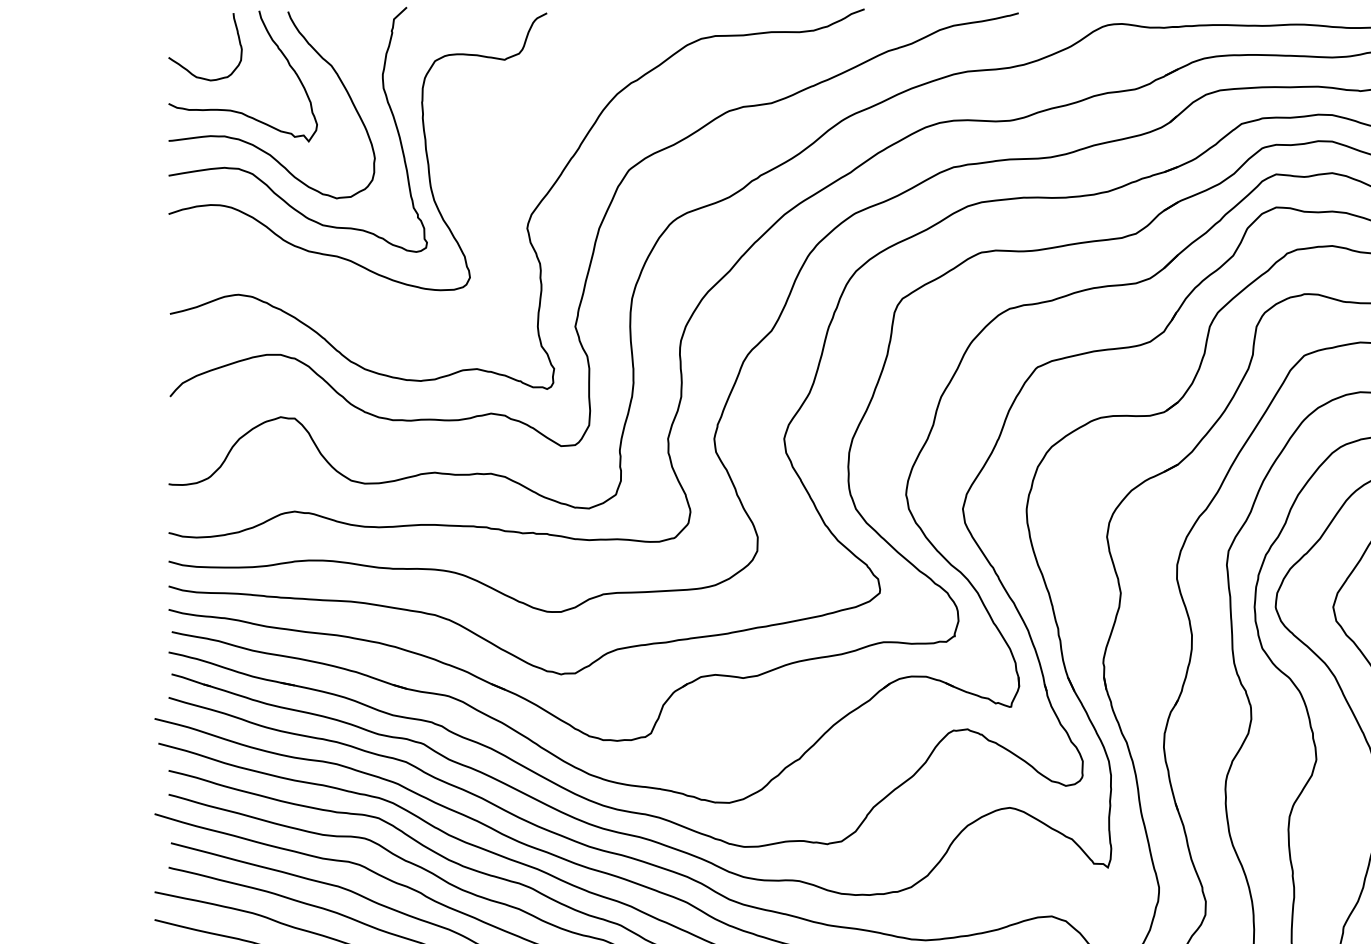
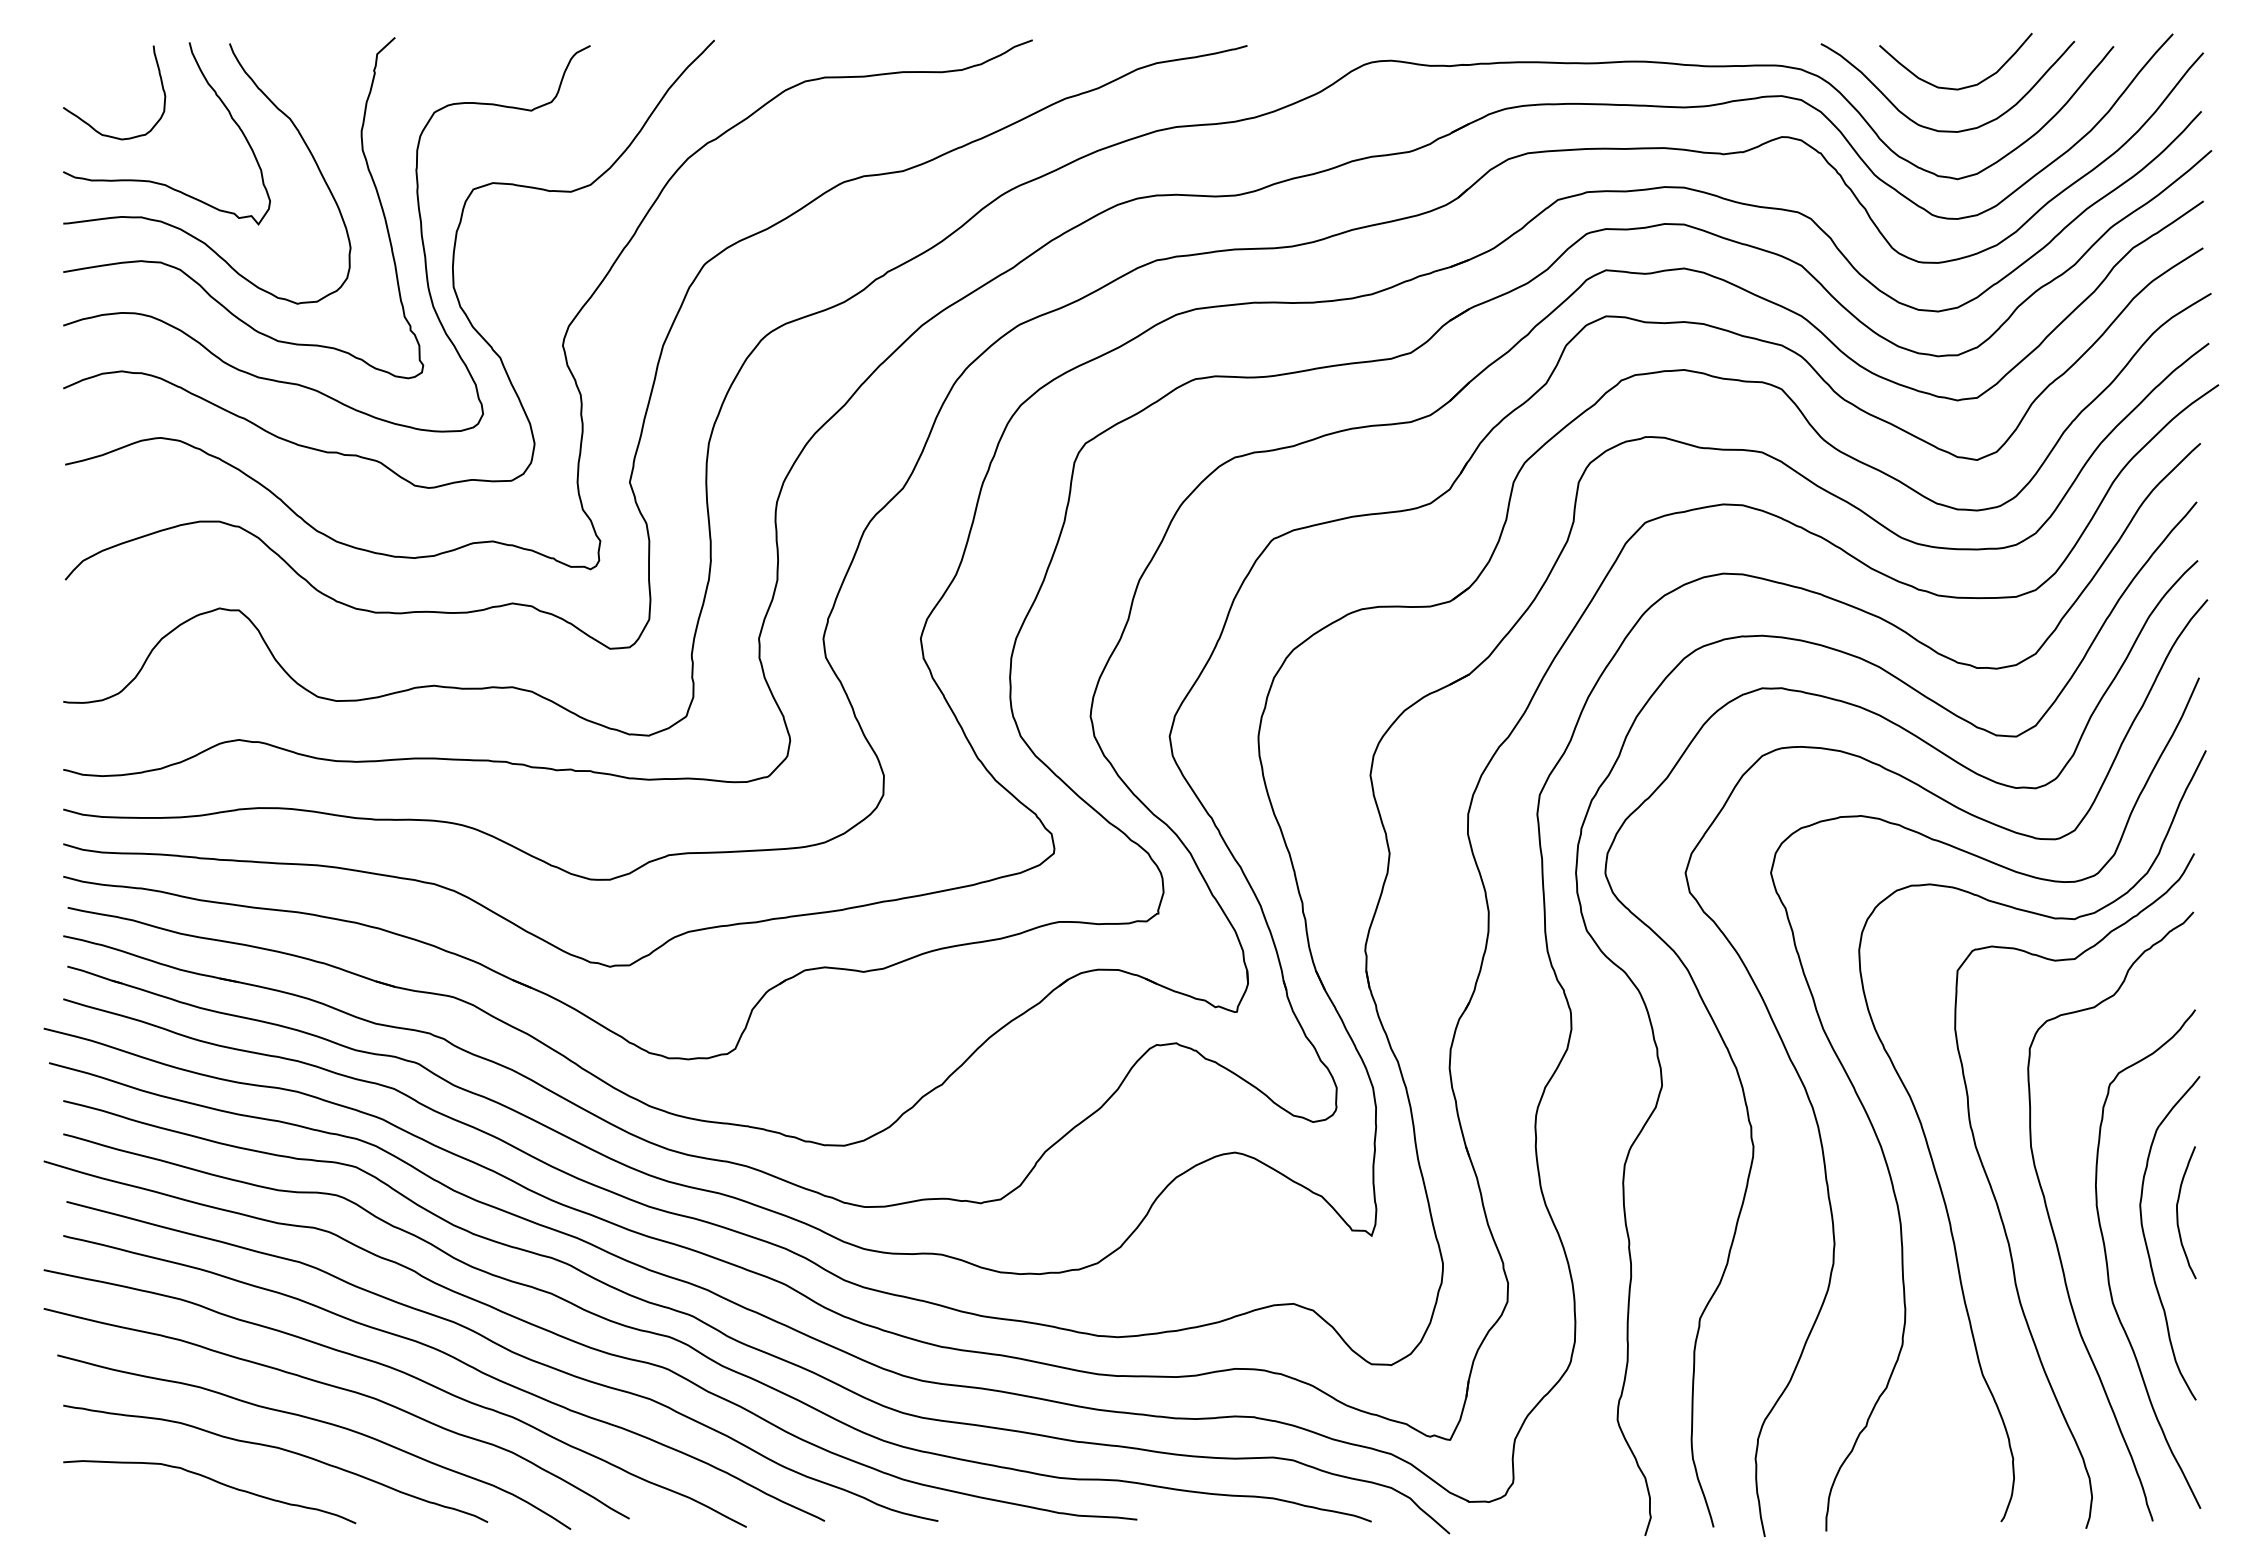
curve: (448, 170) -> (452, 264), added

